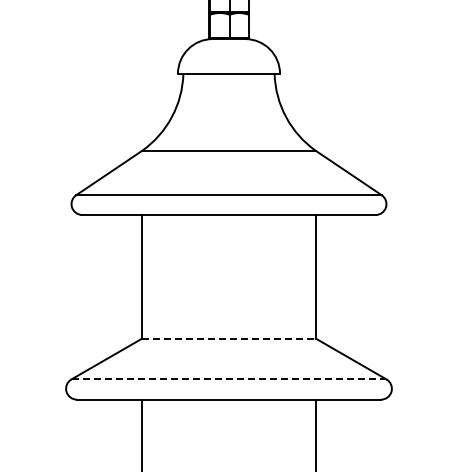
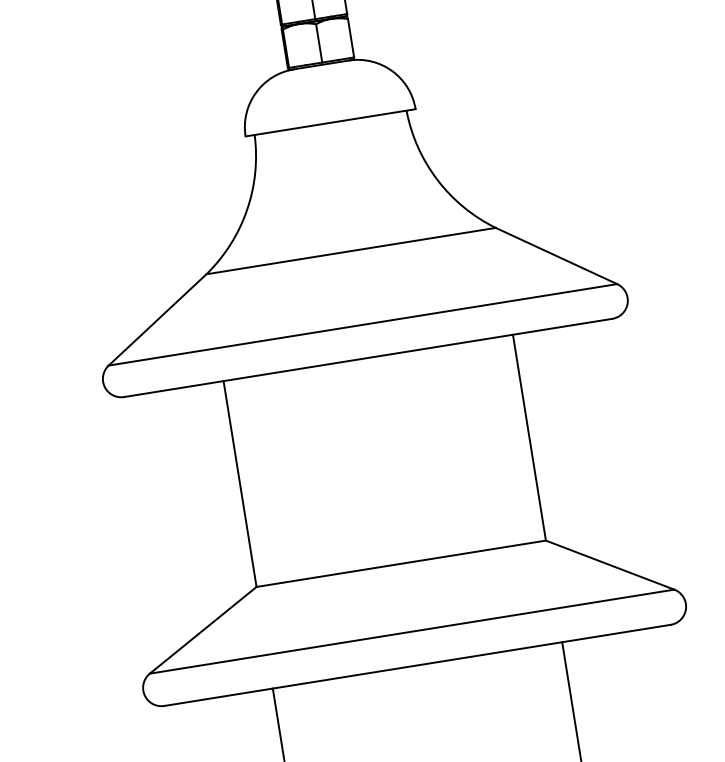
line: (229, 338) -> (402, 563), dashed -> solid
line: (229, 379) -> (412, 631), dashed -> solid

